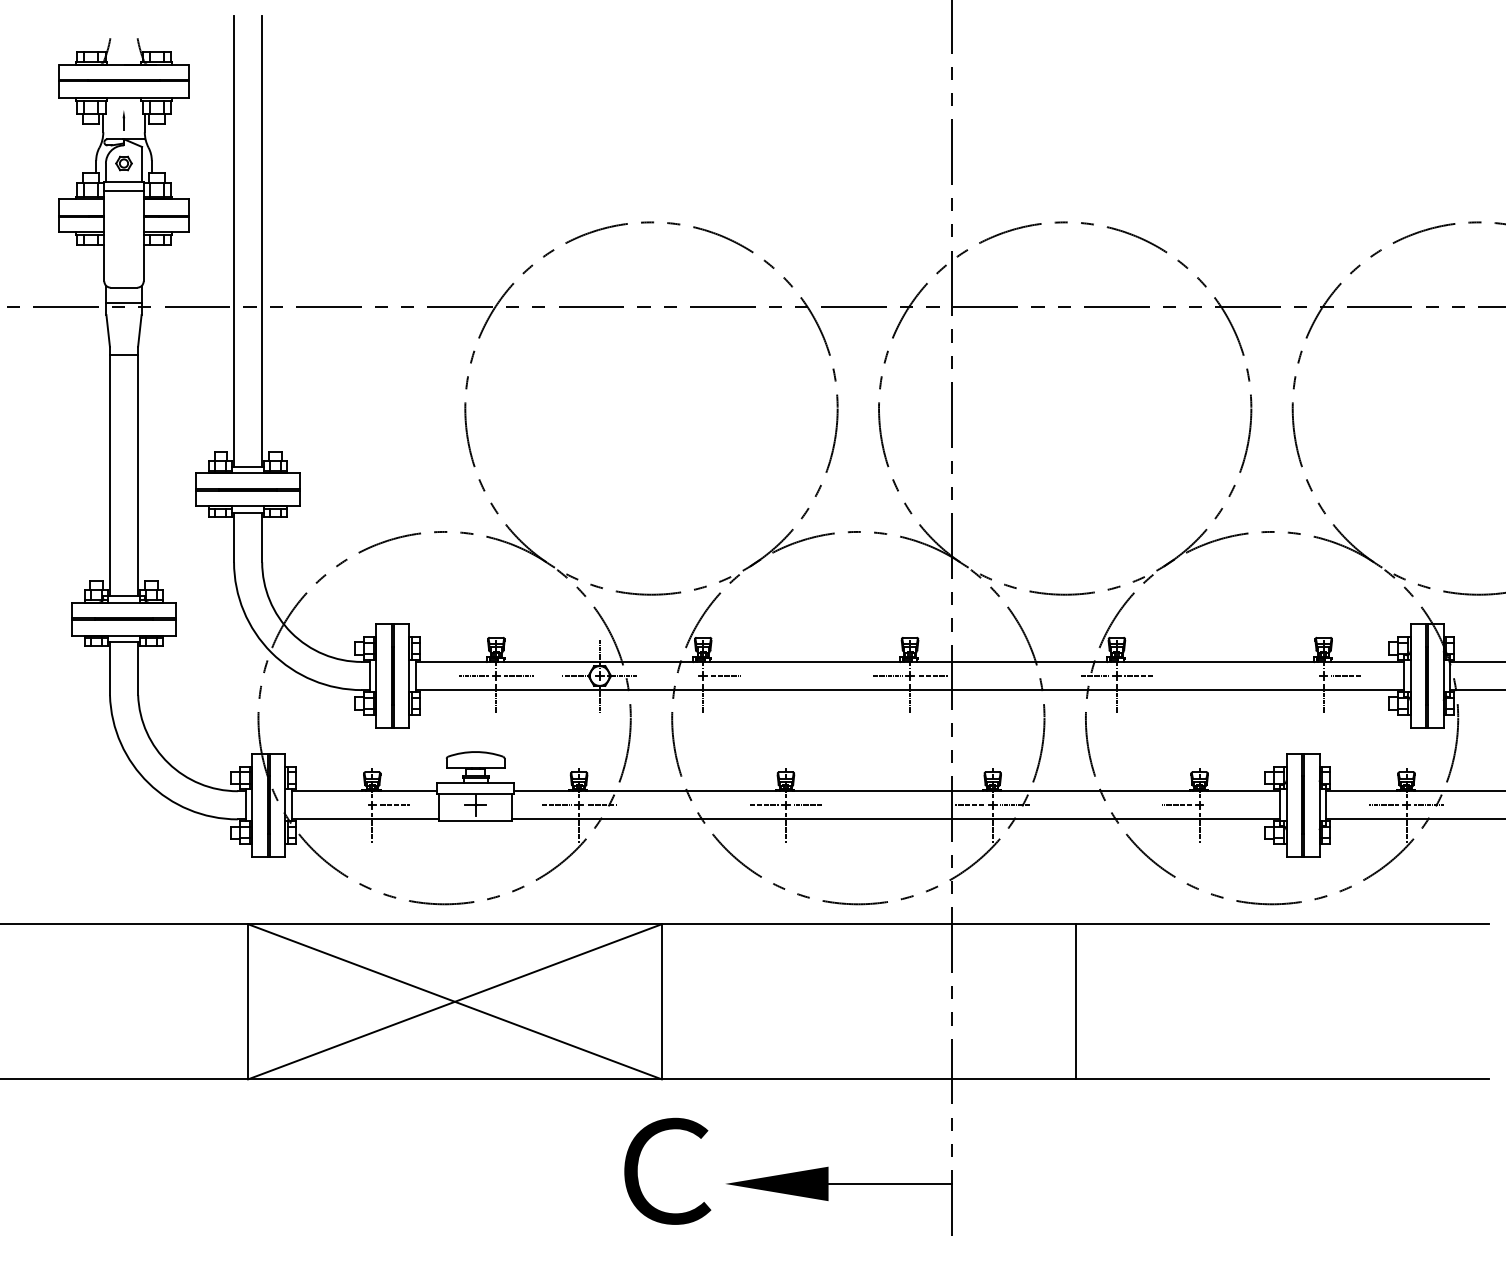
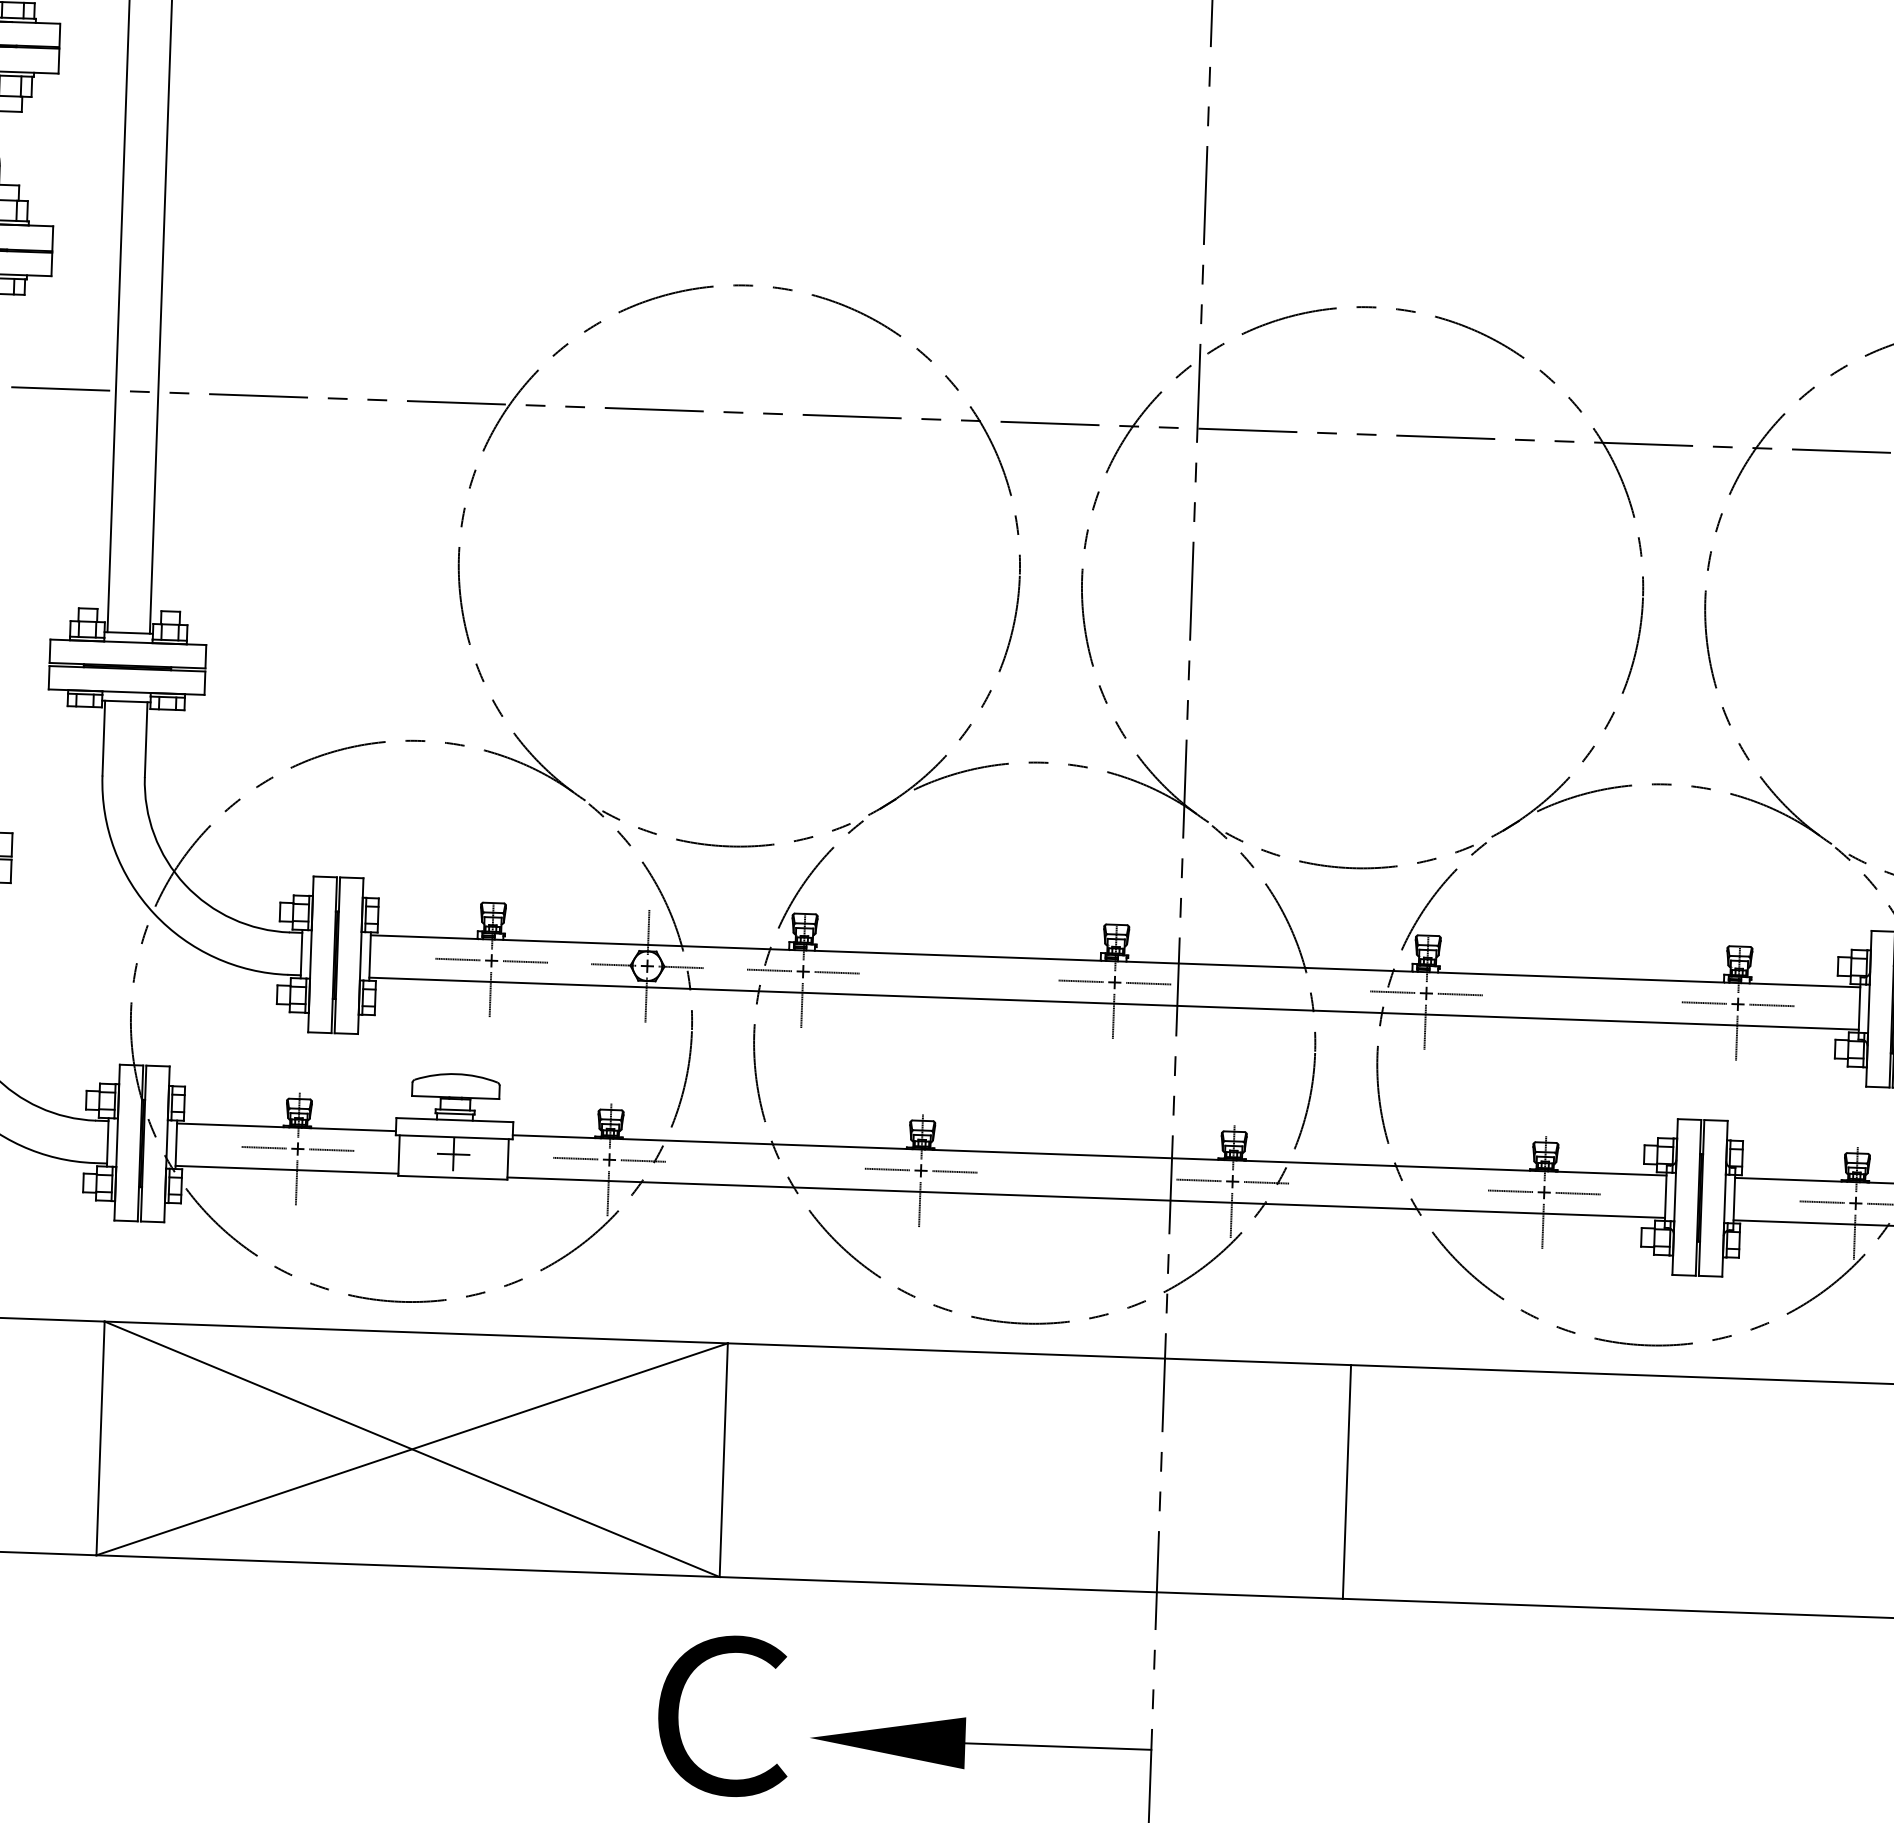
line: (680, 676) -> (768, 971), added
line: (1301, 676) -> (1704, 1003), added
line: (349, 805) -> (263, 1148), added
line: (1222, 805) -> (1578, 1193), added

